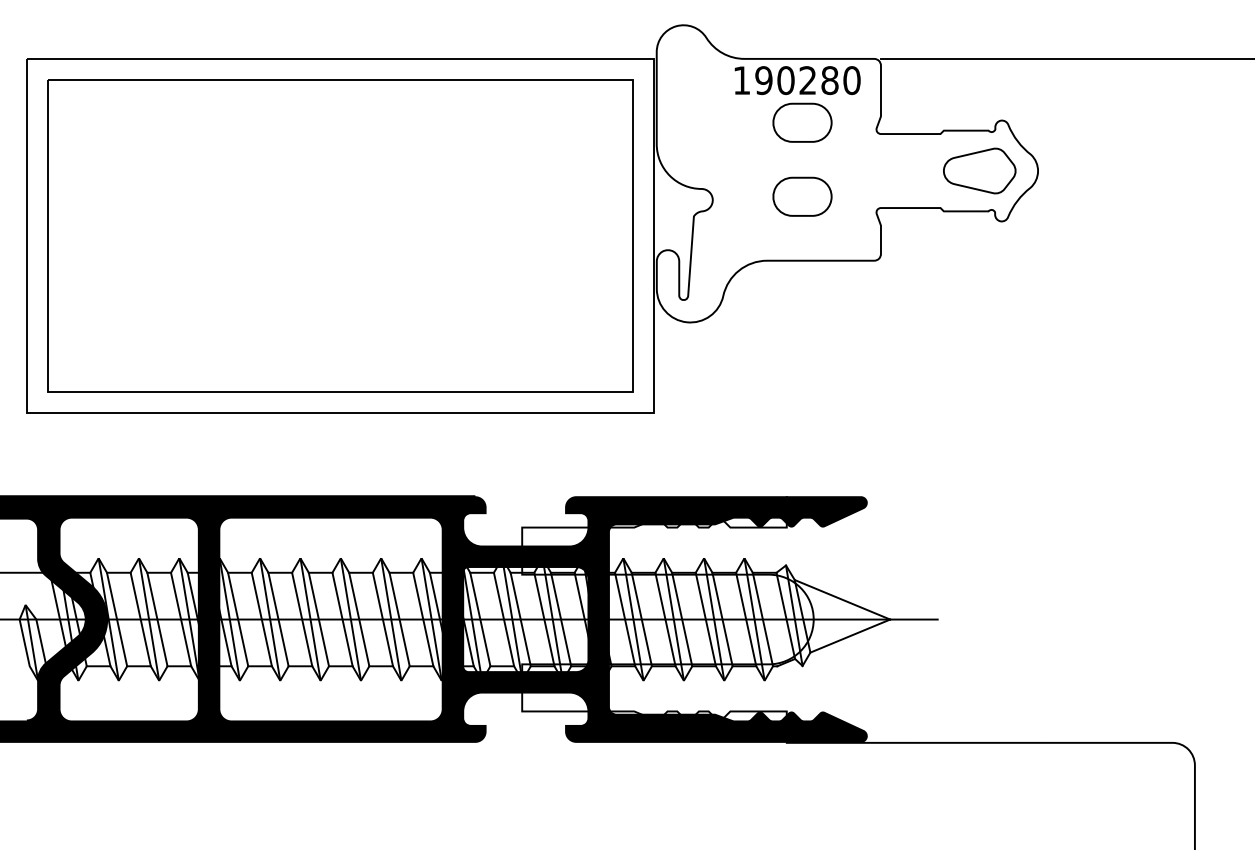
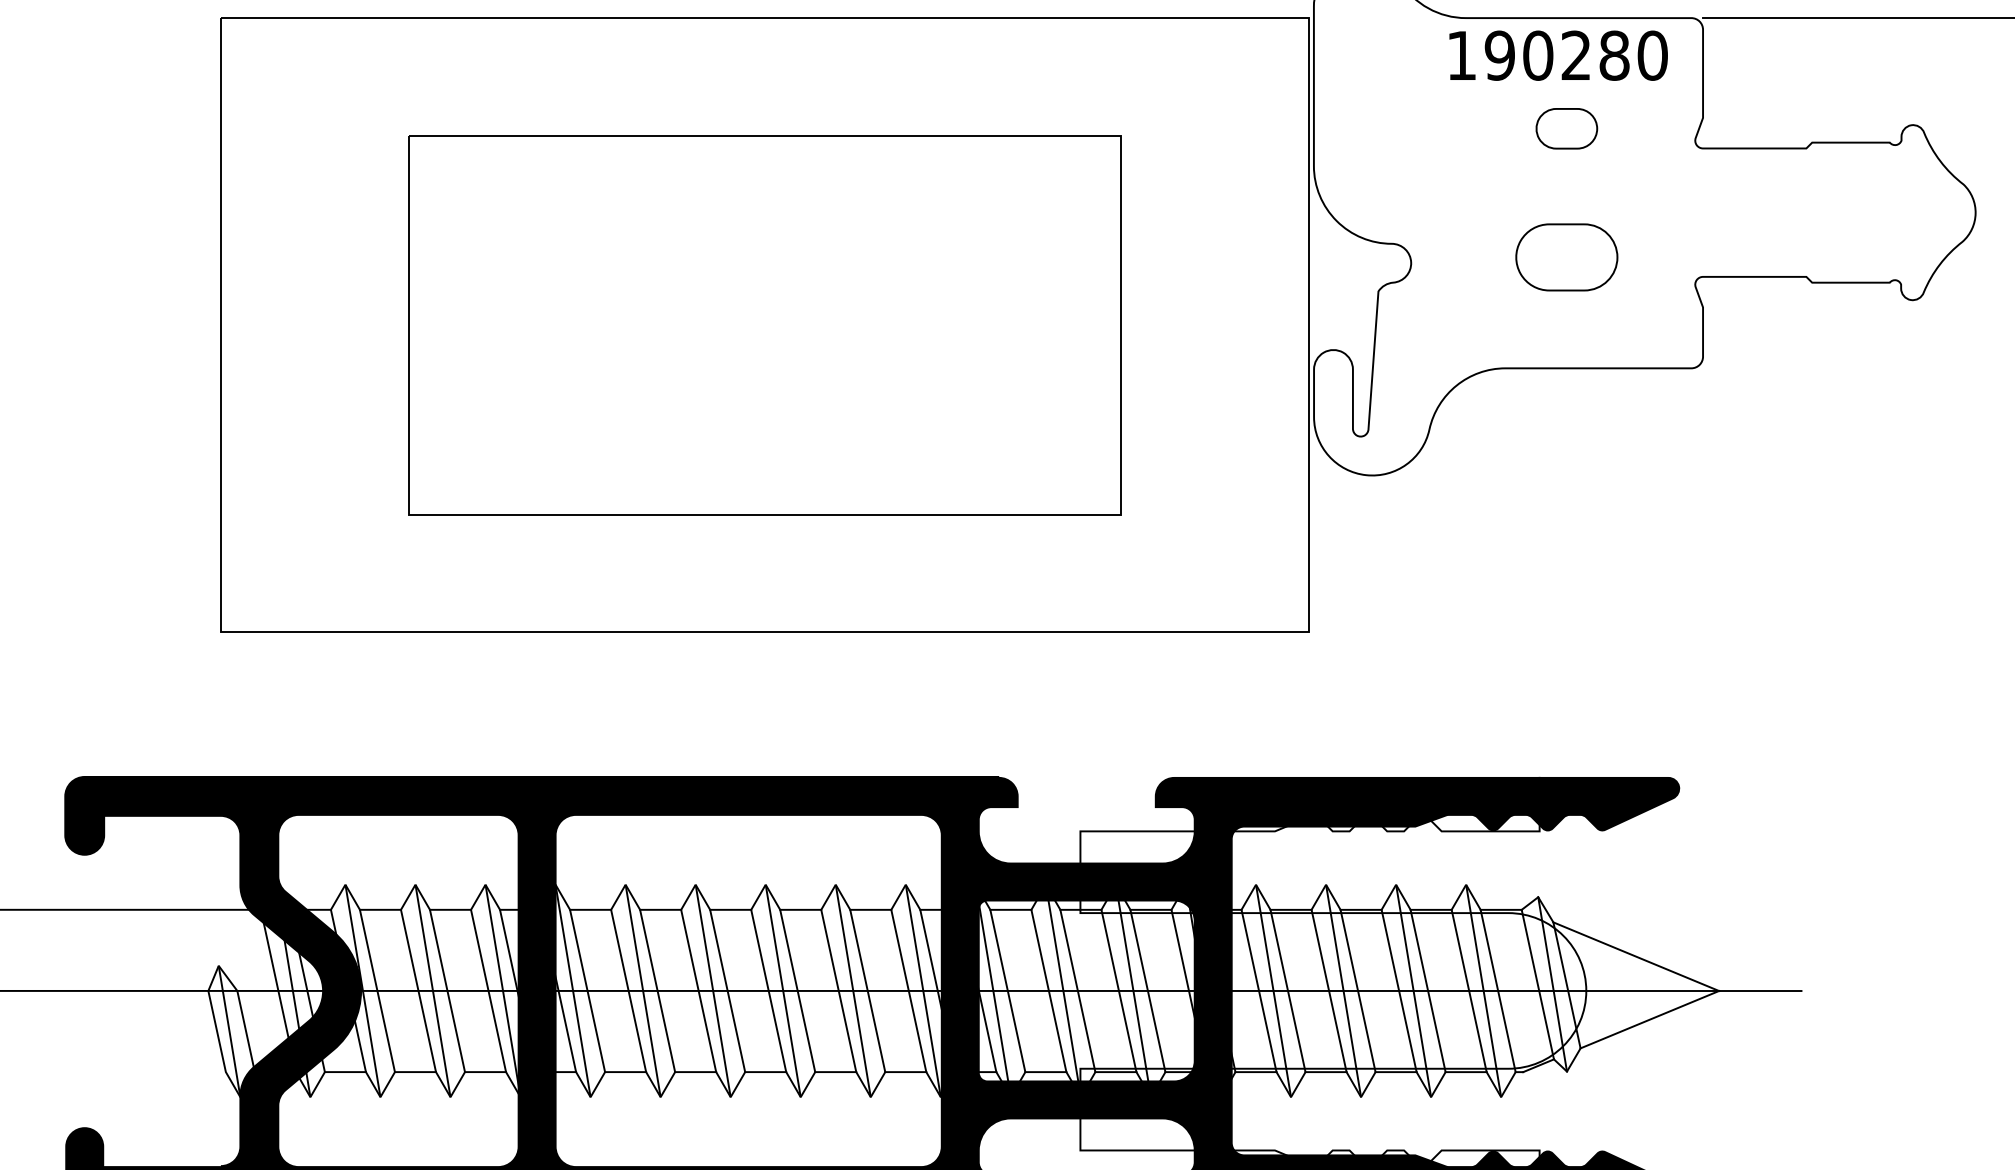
part: (802, 122) -> (1566, 128), size x0.6
part: (979, 170) -> (1874, 211), removed
part: (340, 235) -> (765, 324), size x0.7

